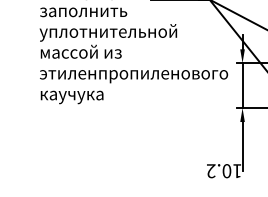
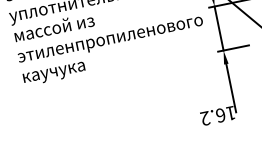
text: (226, 171) -> (220, 115), 10.2 -> 16.2

